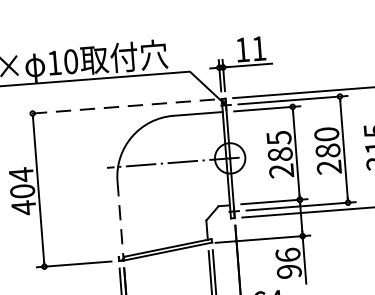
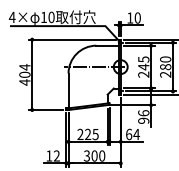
text: (258, 47) -> (137, 17), 11 -> 10
line: (120, 106) -> (72, 39), dashed -> solid
text: (279, 153) -> (143, 66), 285 -> 245
line: (120, 220) -> (68, 91), dashed -> solid

